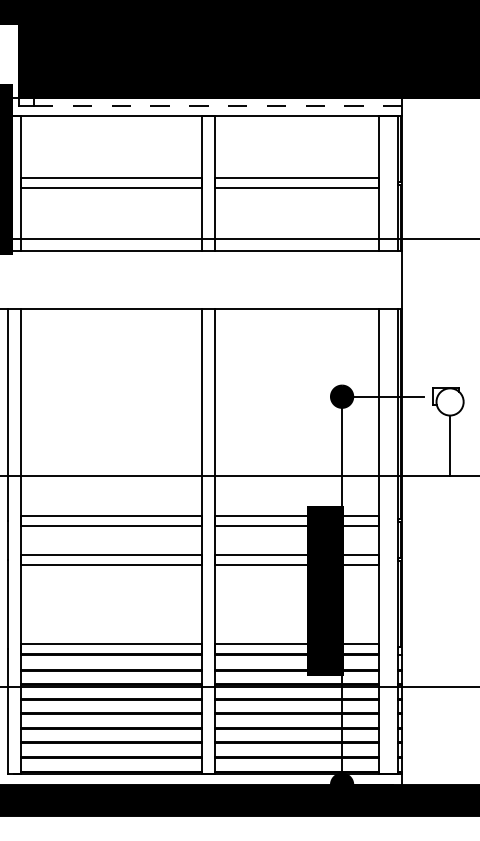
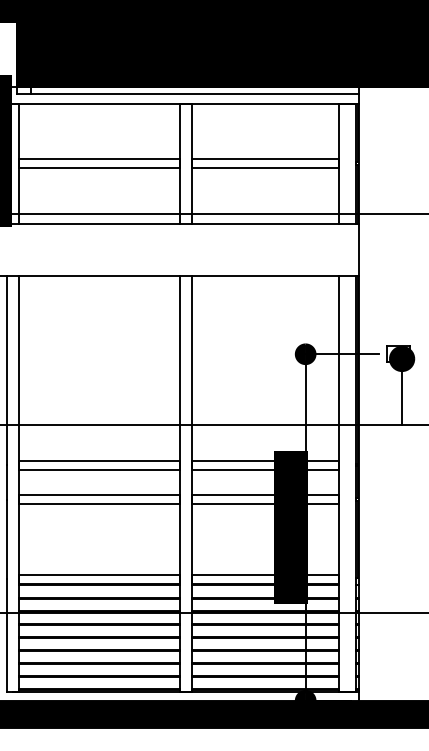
line: (218, 105) -> (195, 94), dashed -> solid
fill: (449, 401) -> (401, 358), added

